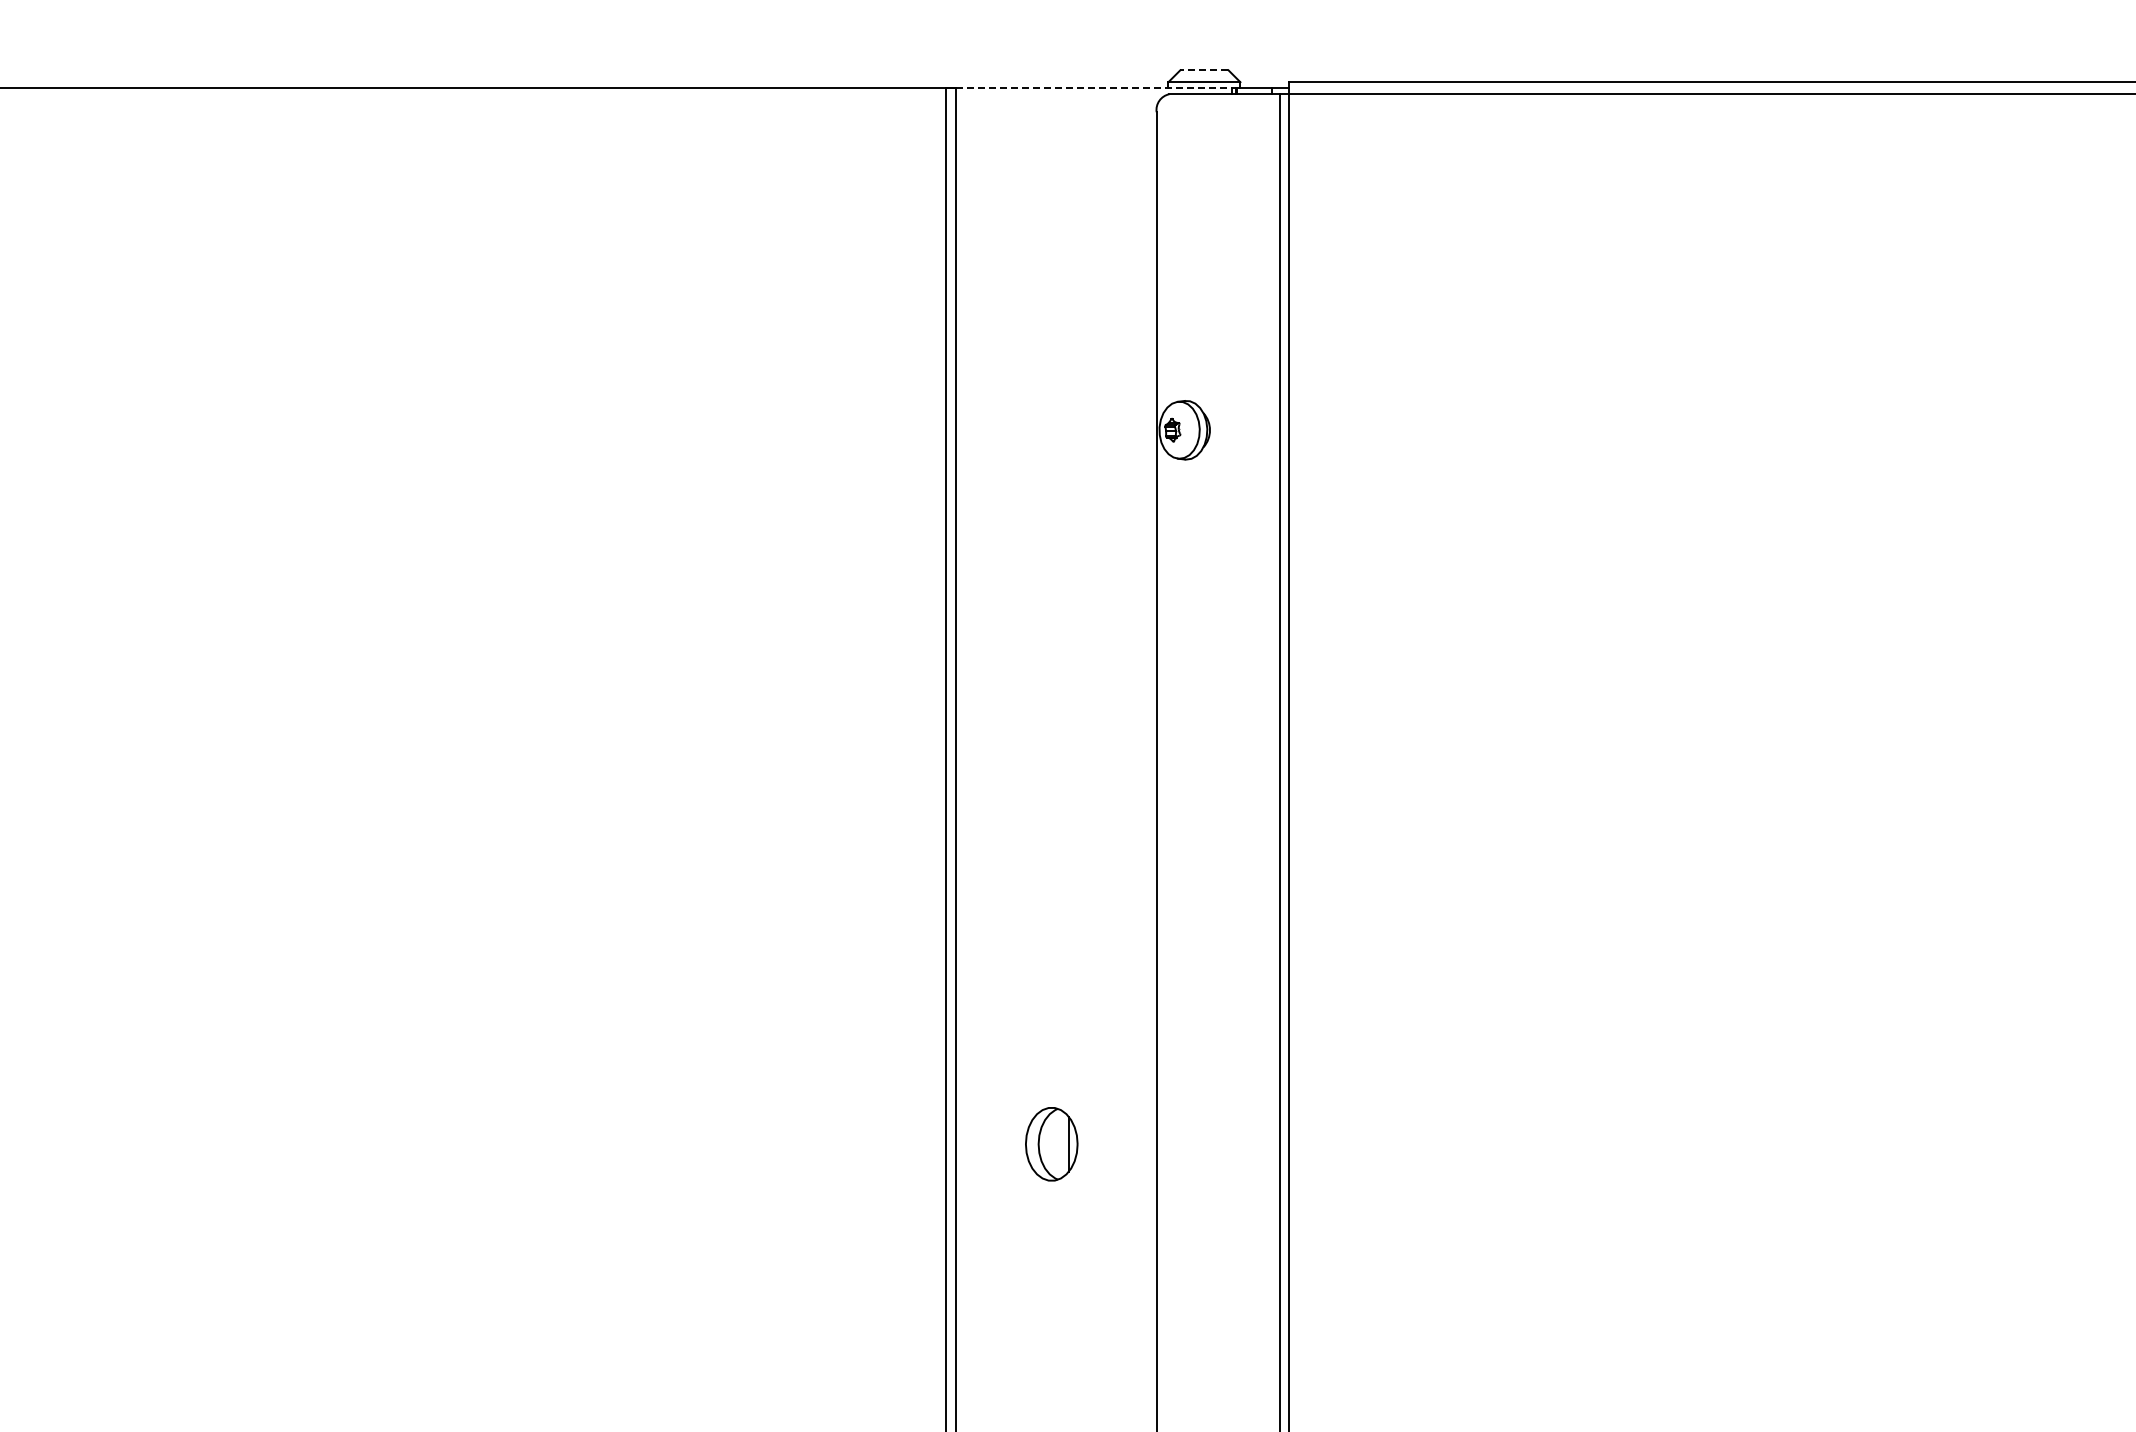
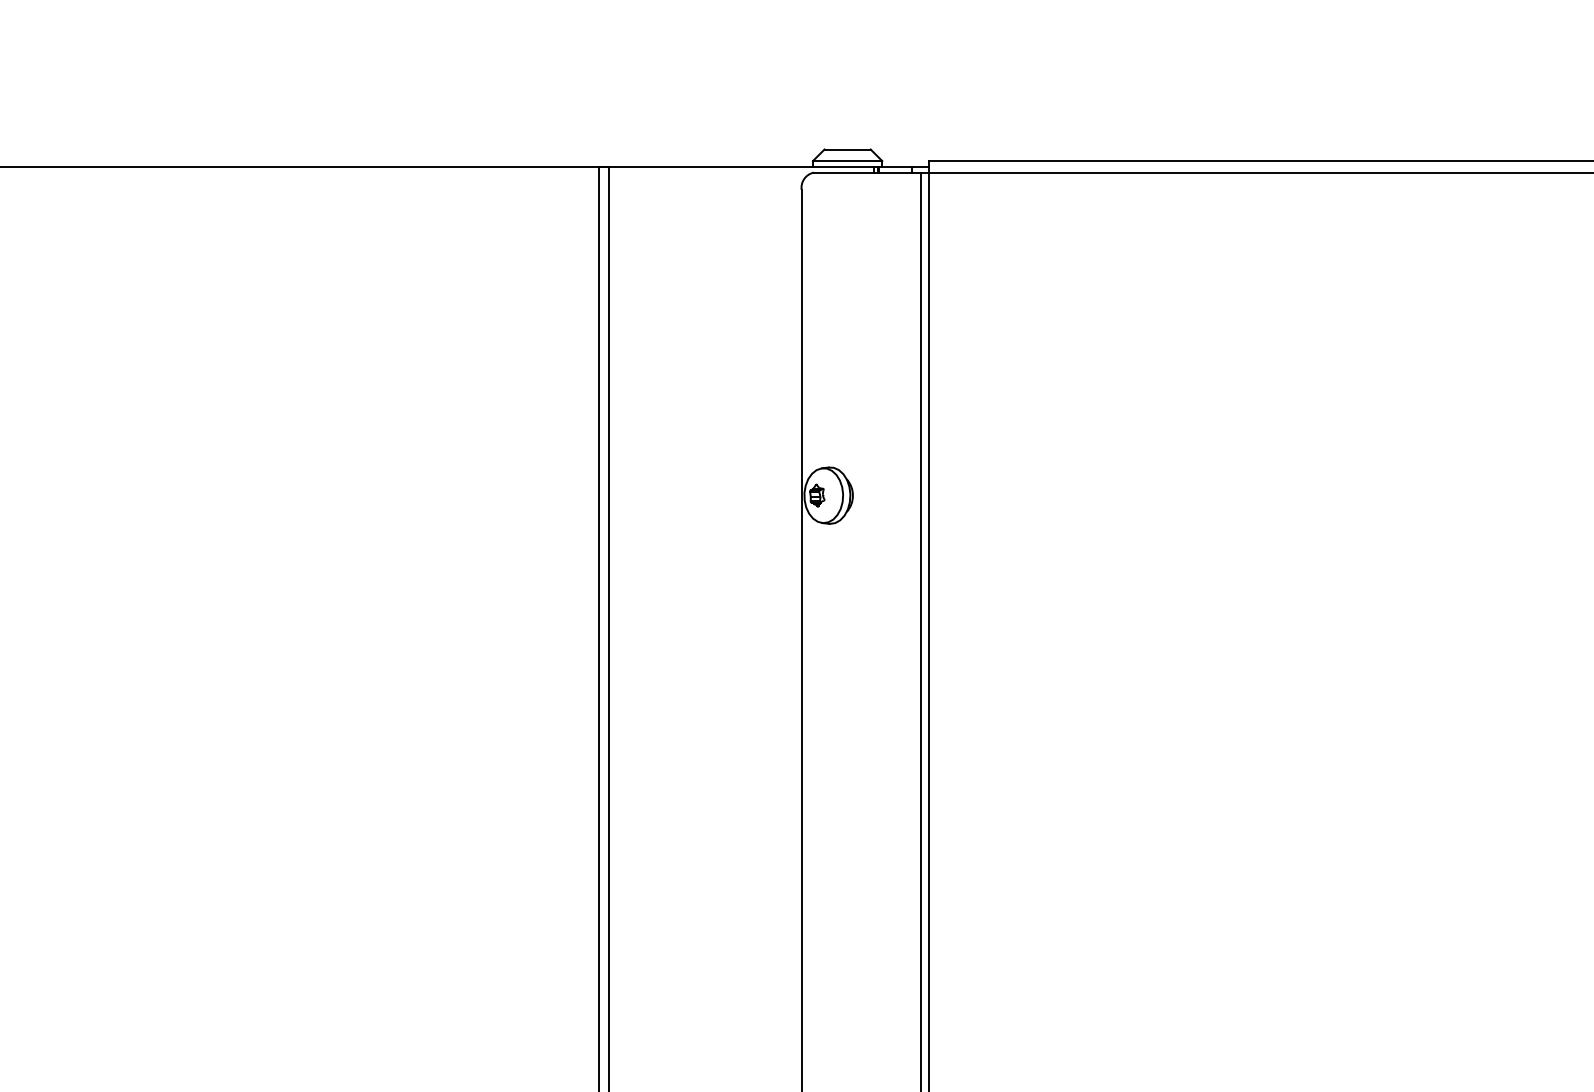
line: (1203, 70) -> (846, 149), dashed -> solid
line: (1094, 88) -> (741, 167), dashed -> solid

